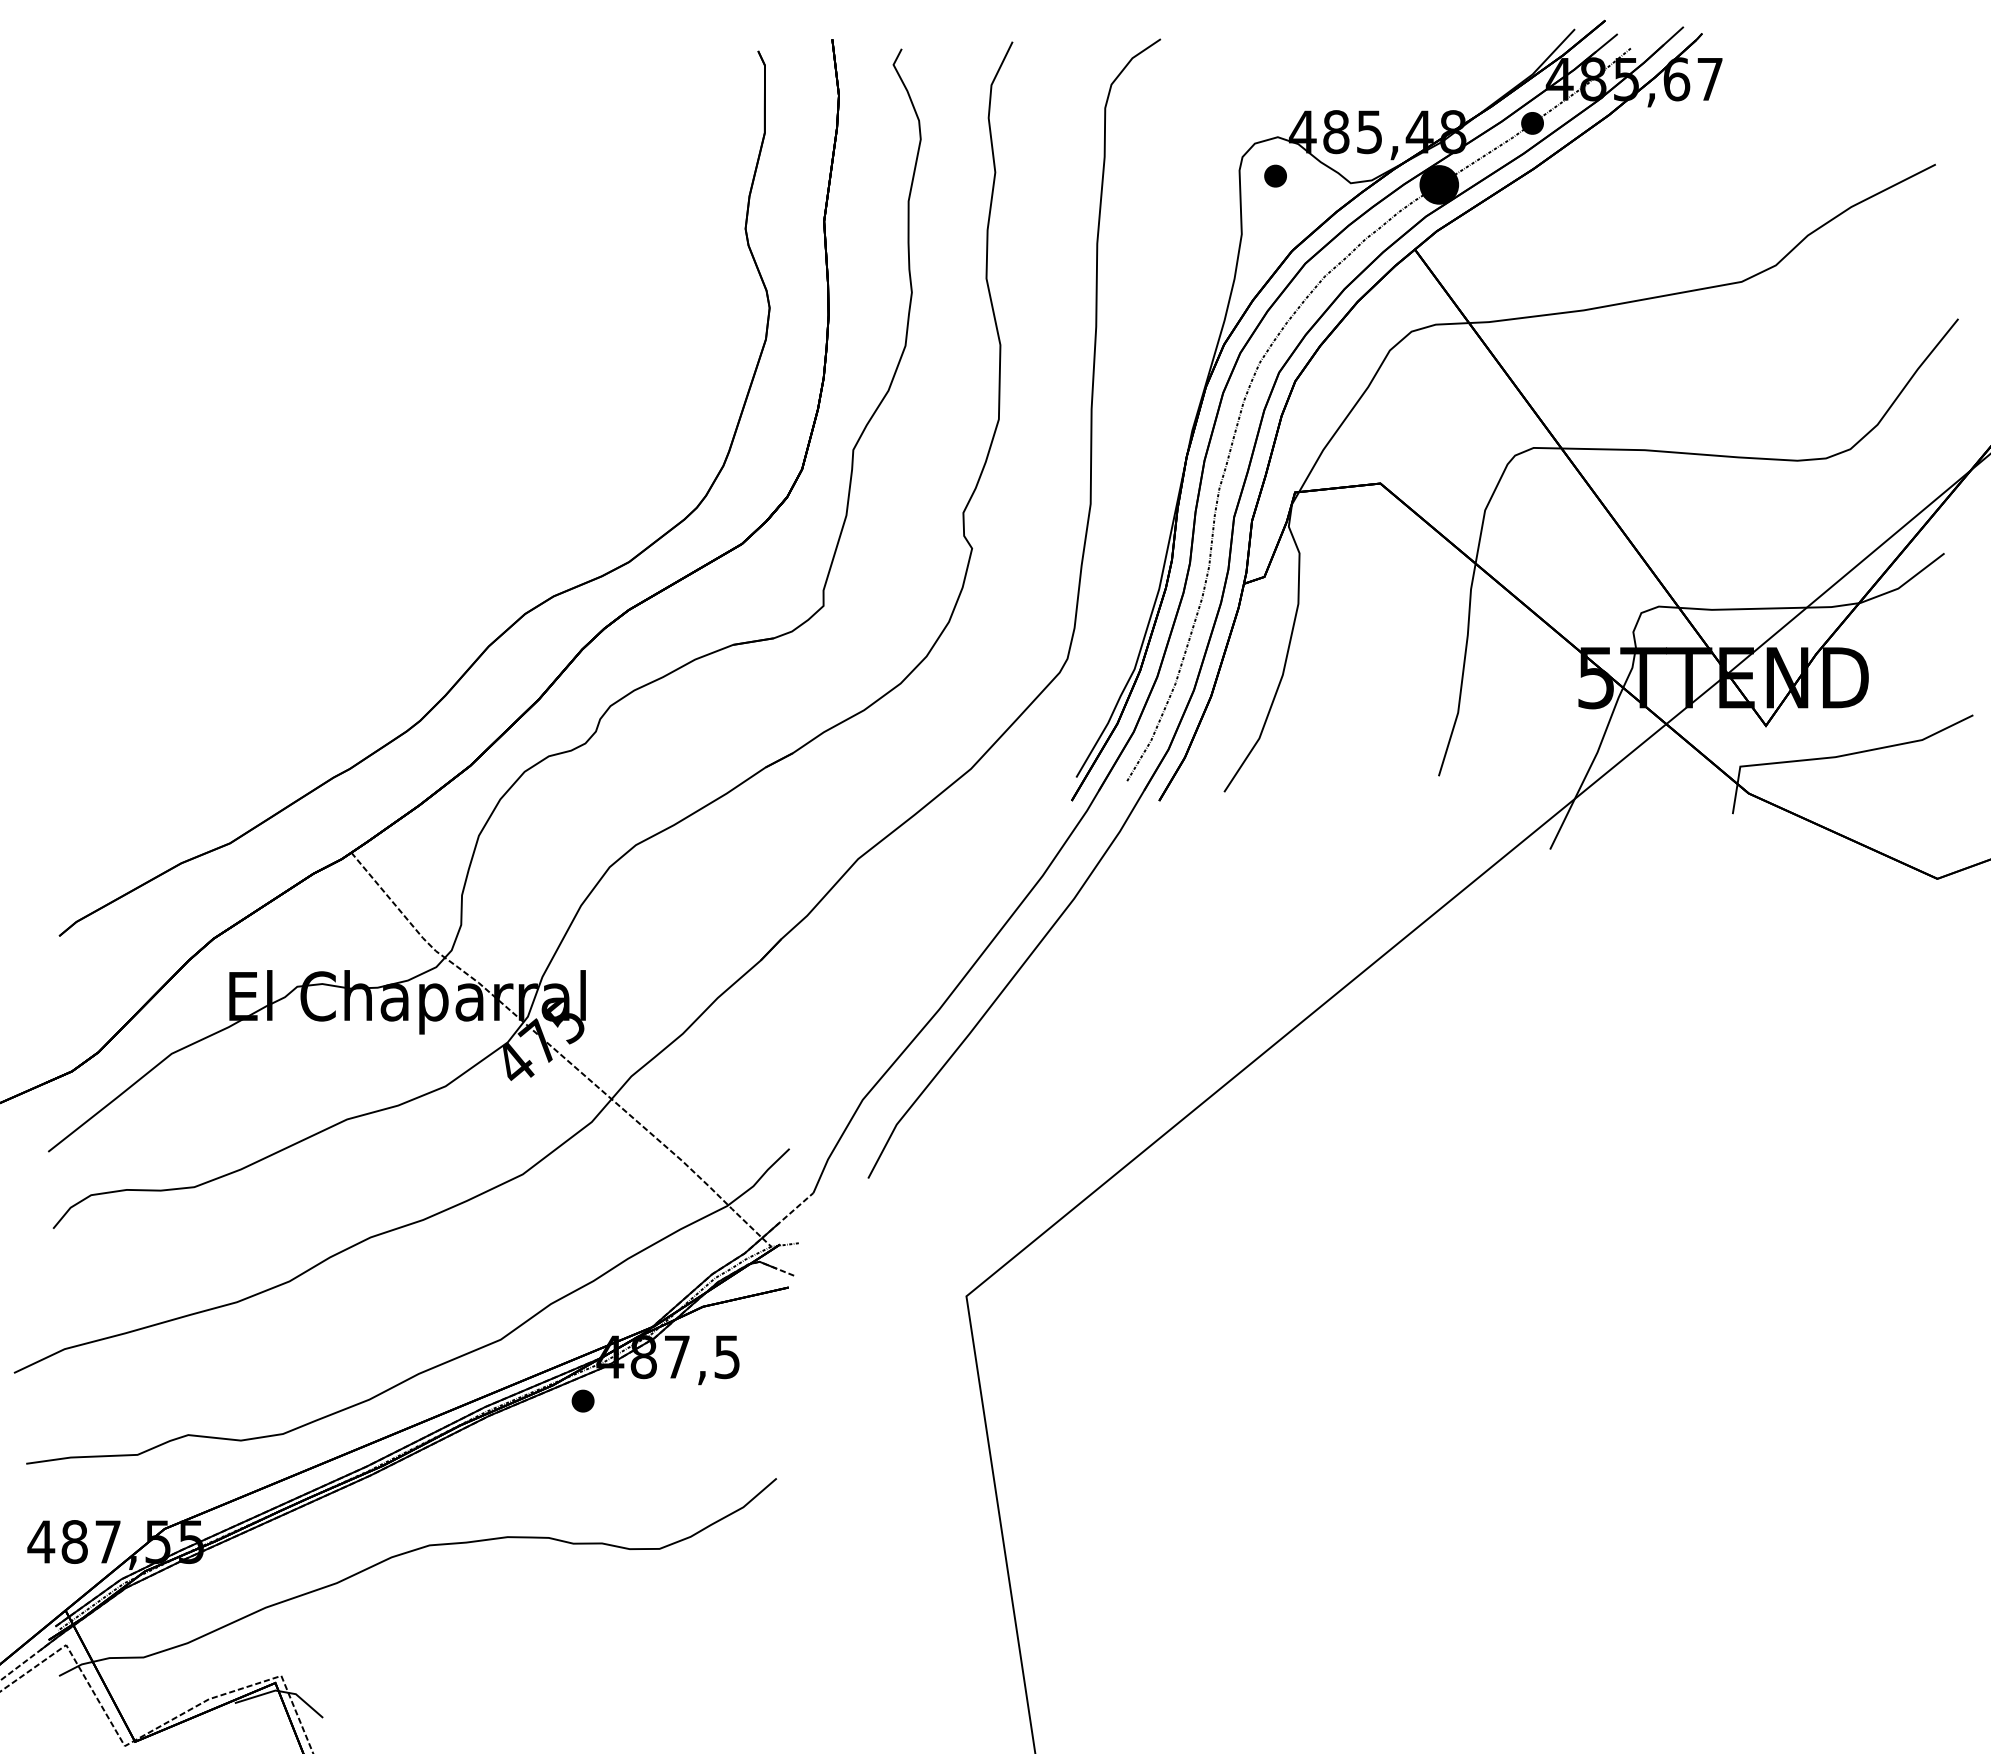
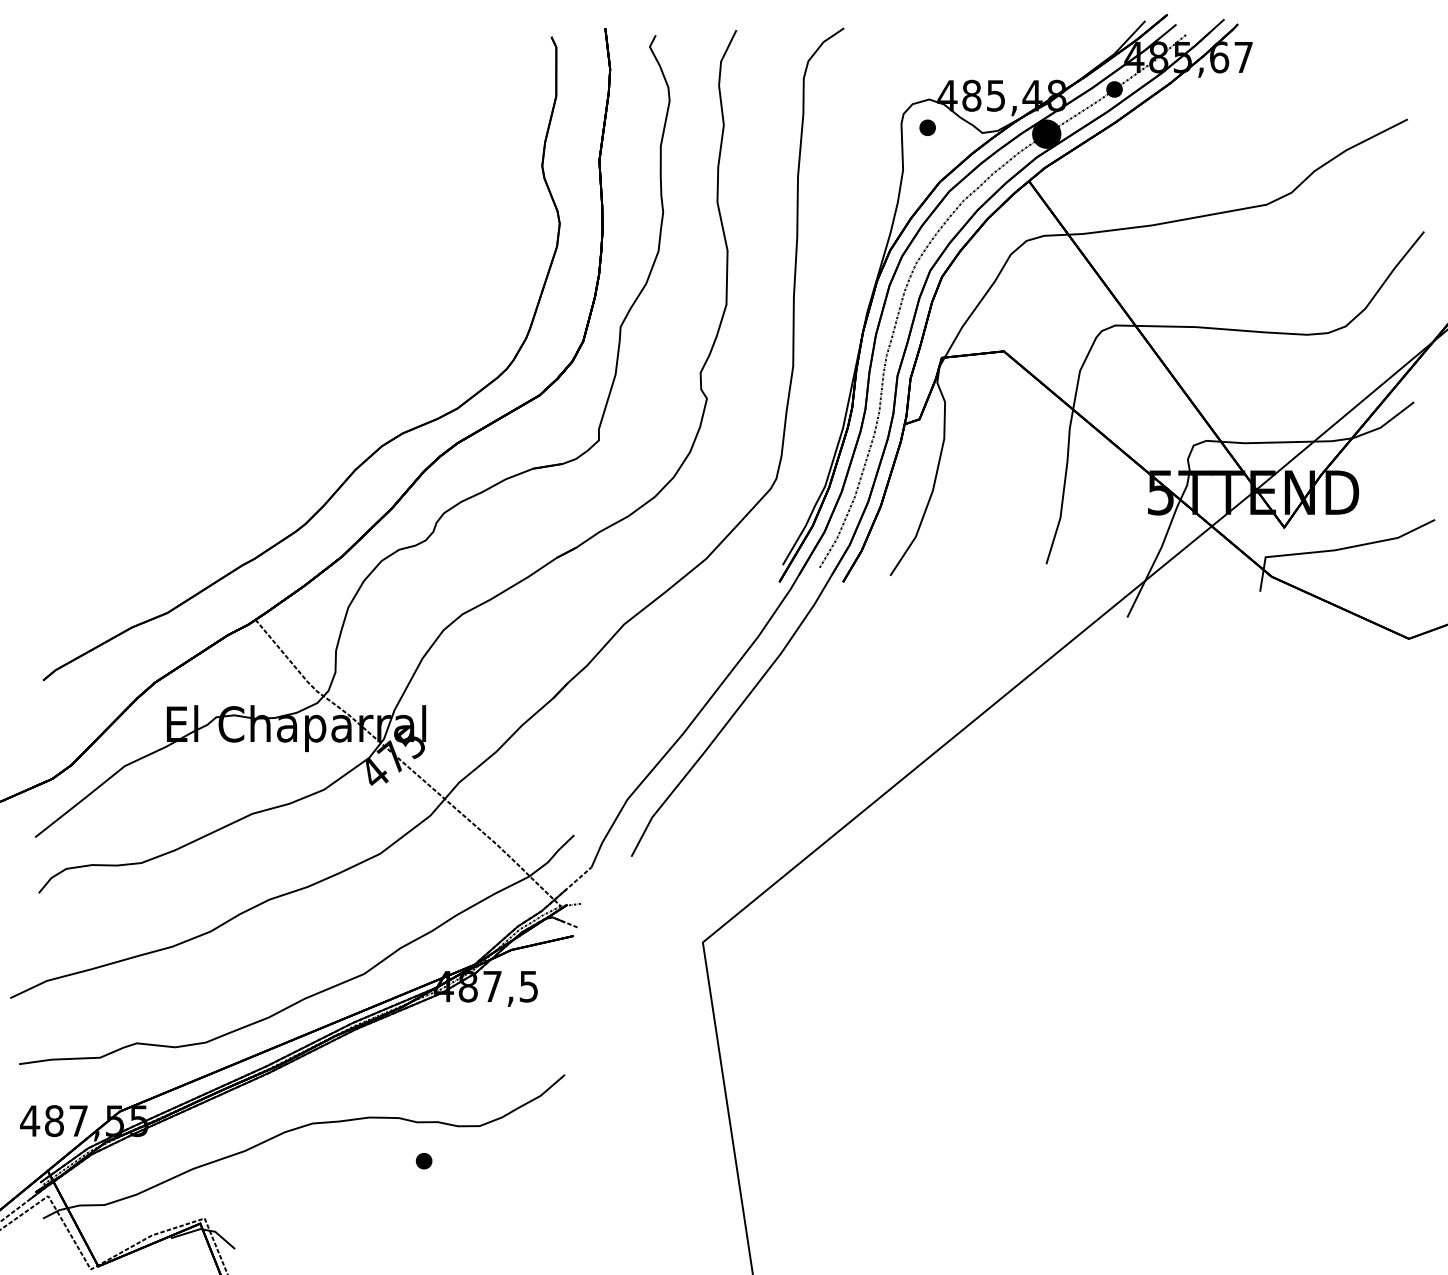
part: (582, 1400) -> (423, 1160), moved

